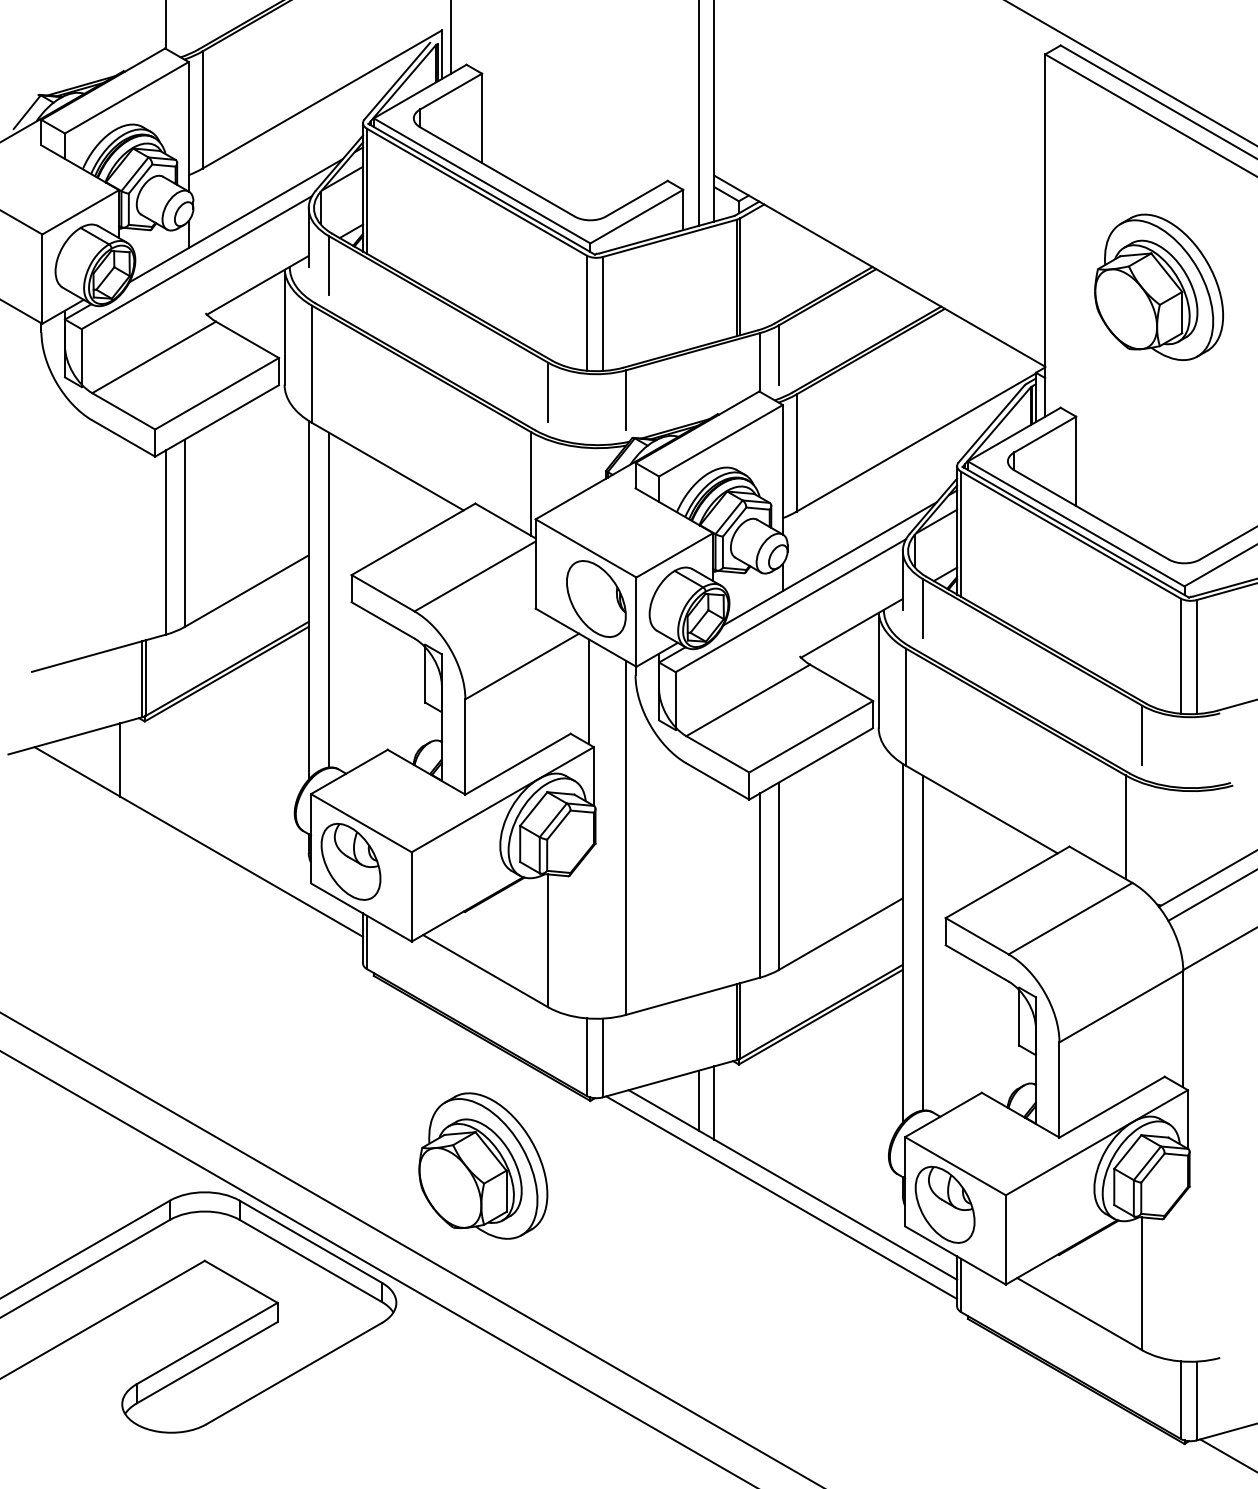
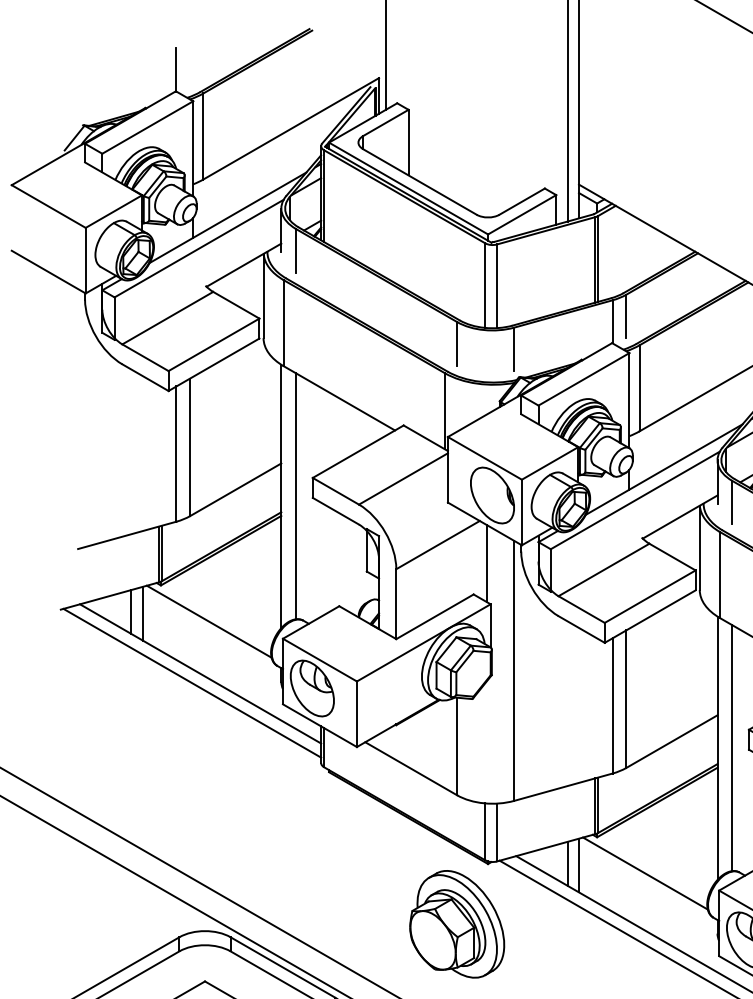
line: (104, 757) -> (131, 611), added
line: (210, 770) -> (209, 621), added
line: (187, 854) -> (192, 683), added
line: (804, 1113) -> (645, 873), added
part: (483, 1165) -> (457, 923), moved

